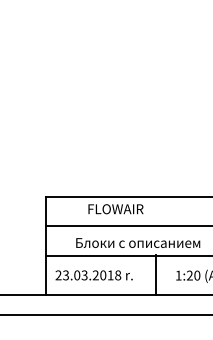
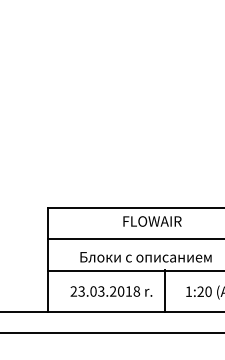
text: (115, 209) -> (152, 221), moved
text: (94, 275) -> (111, 291), moved

